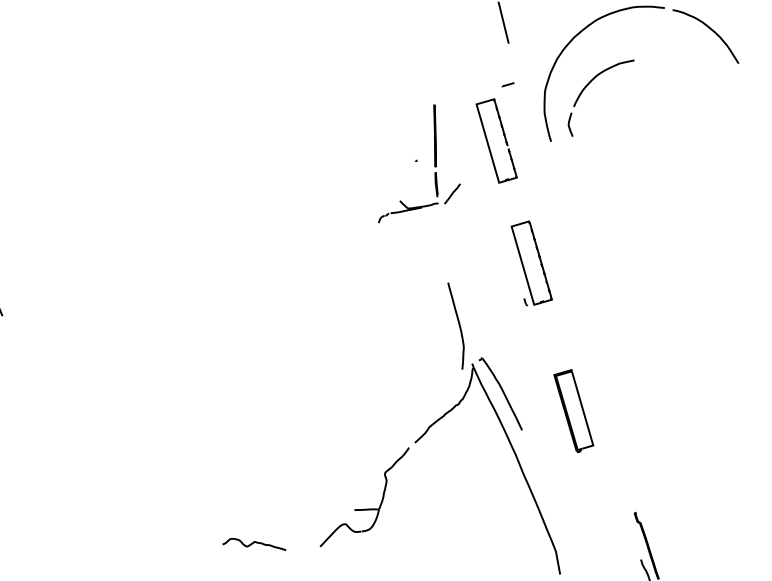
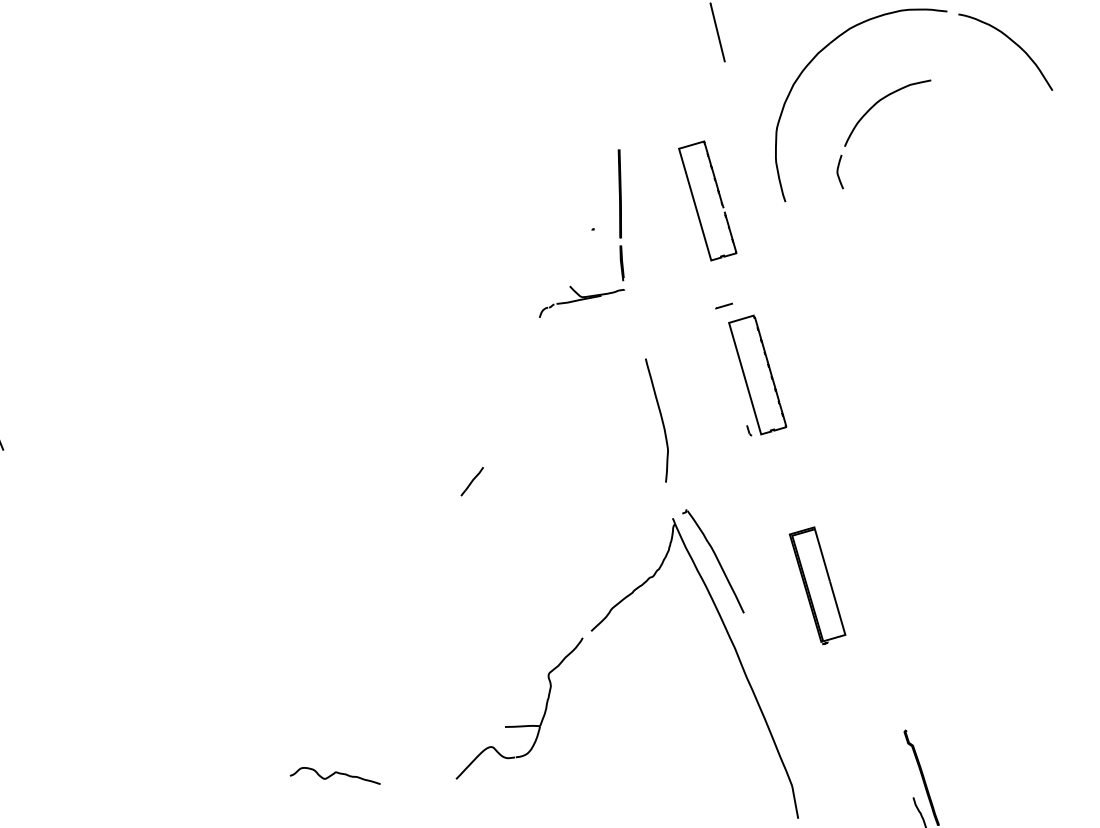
line: (507, 84) -> (723, 305), moved
part: (588, 85) -> (865, 116), moved
line: (452, 193) -> (472, 480), moved
curve: (458, 325) -> (660, 419), moved
curve: (254, 543) -> (335, 774), moved

